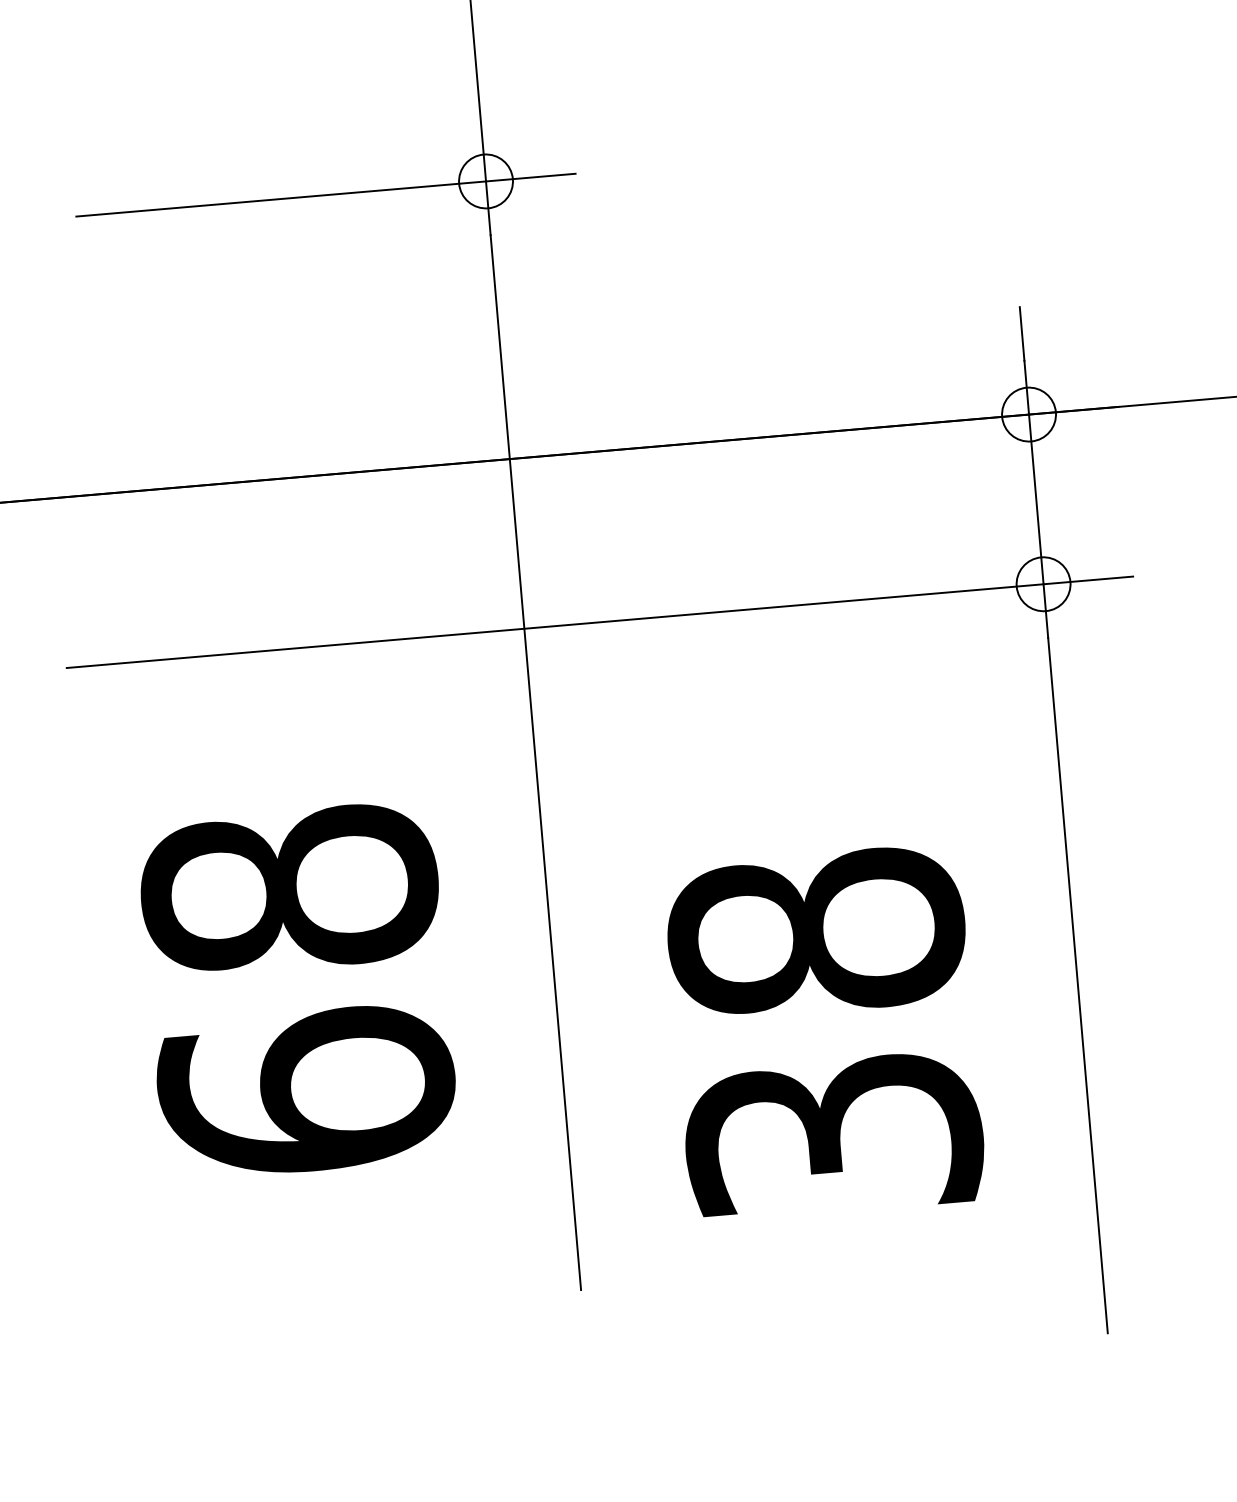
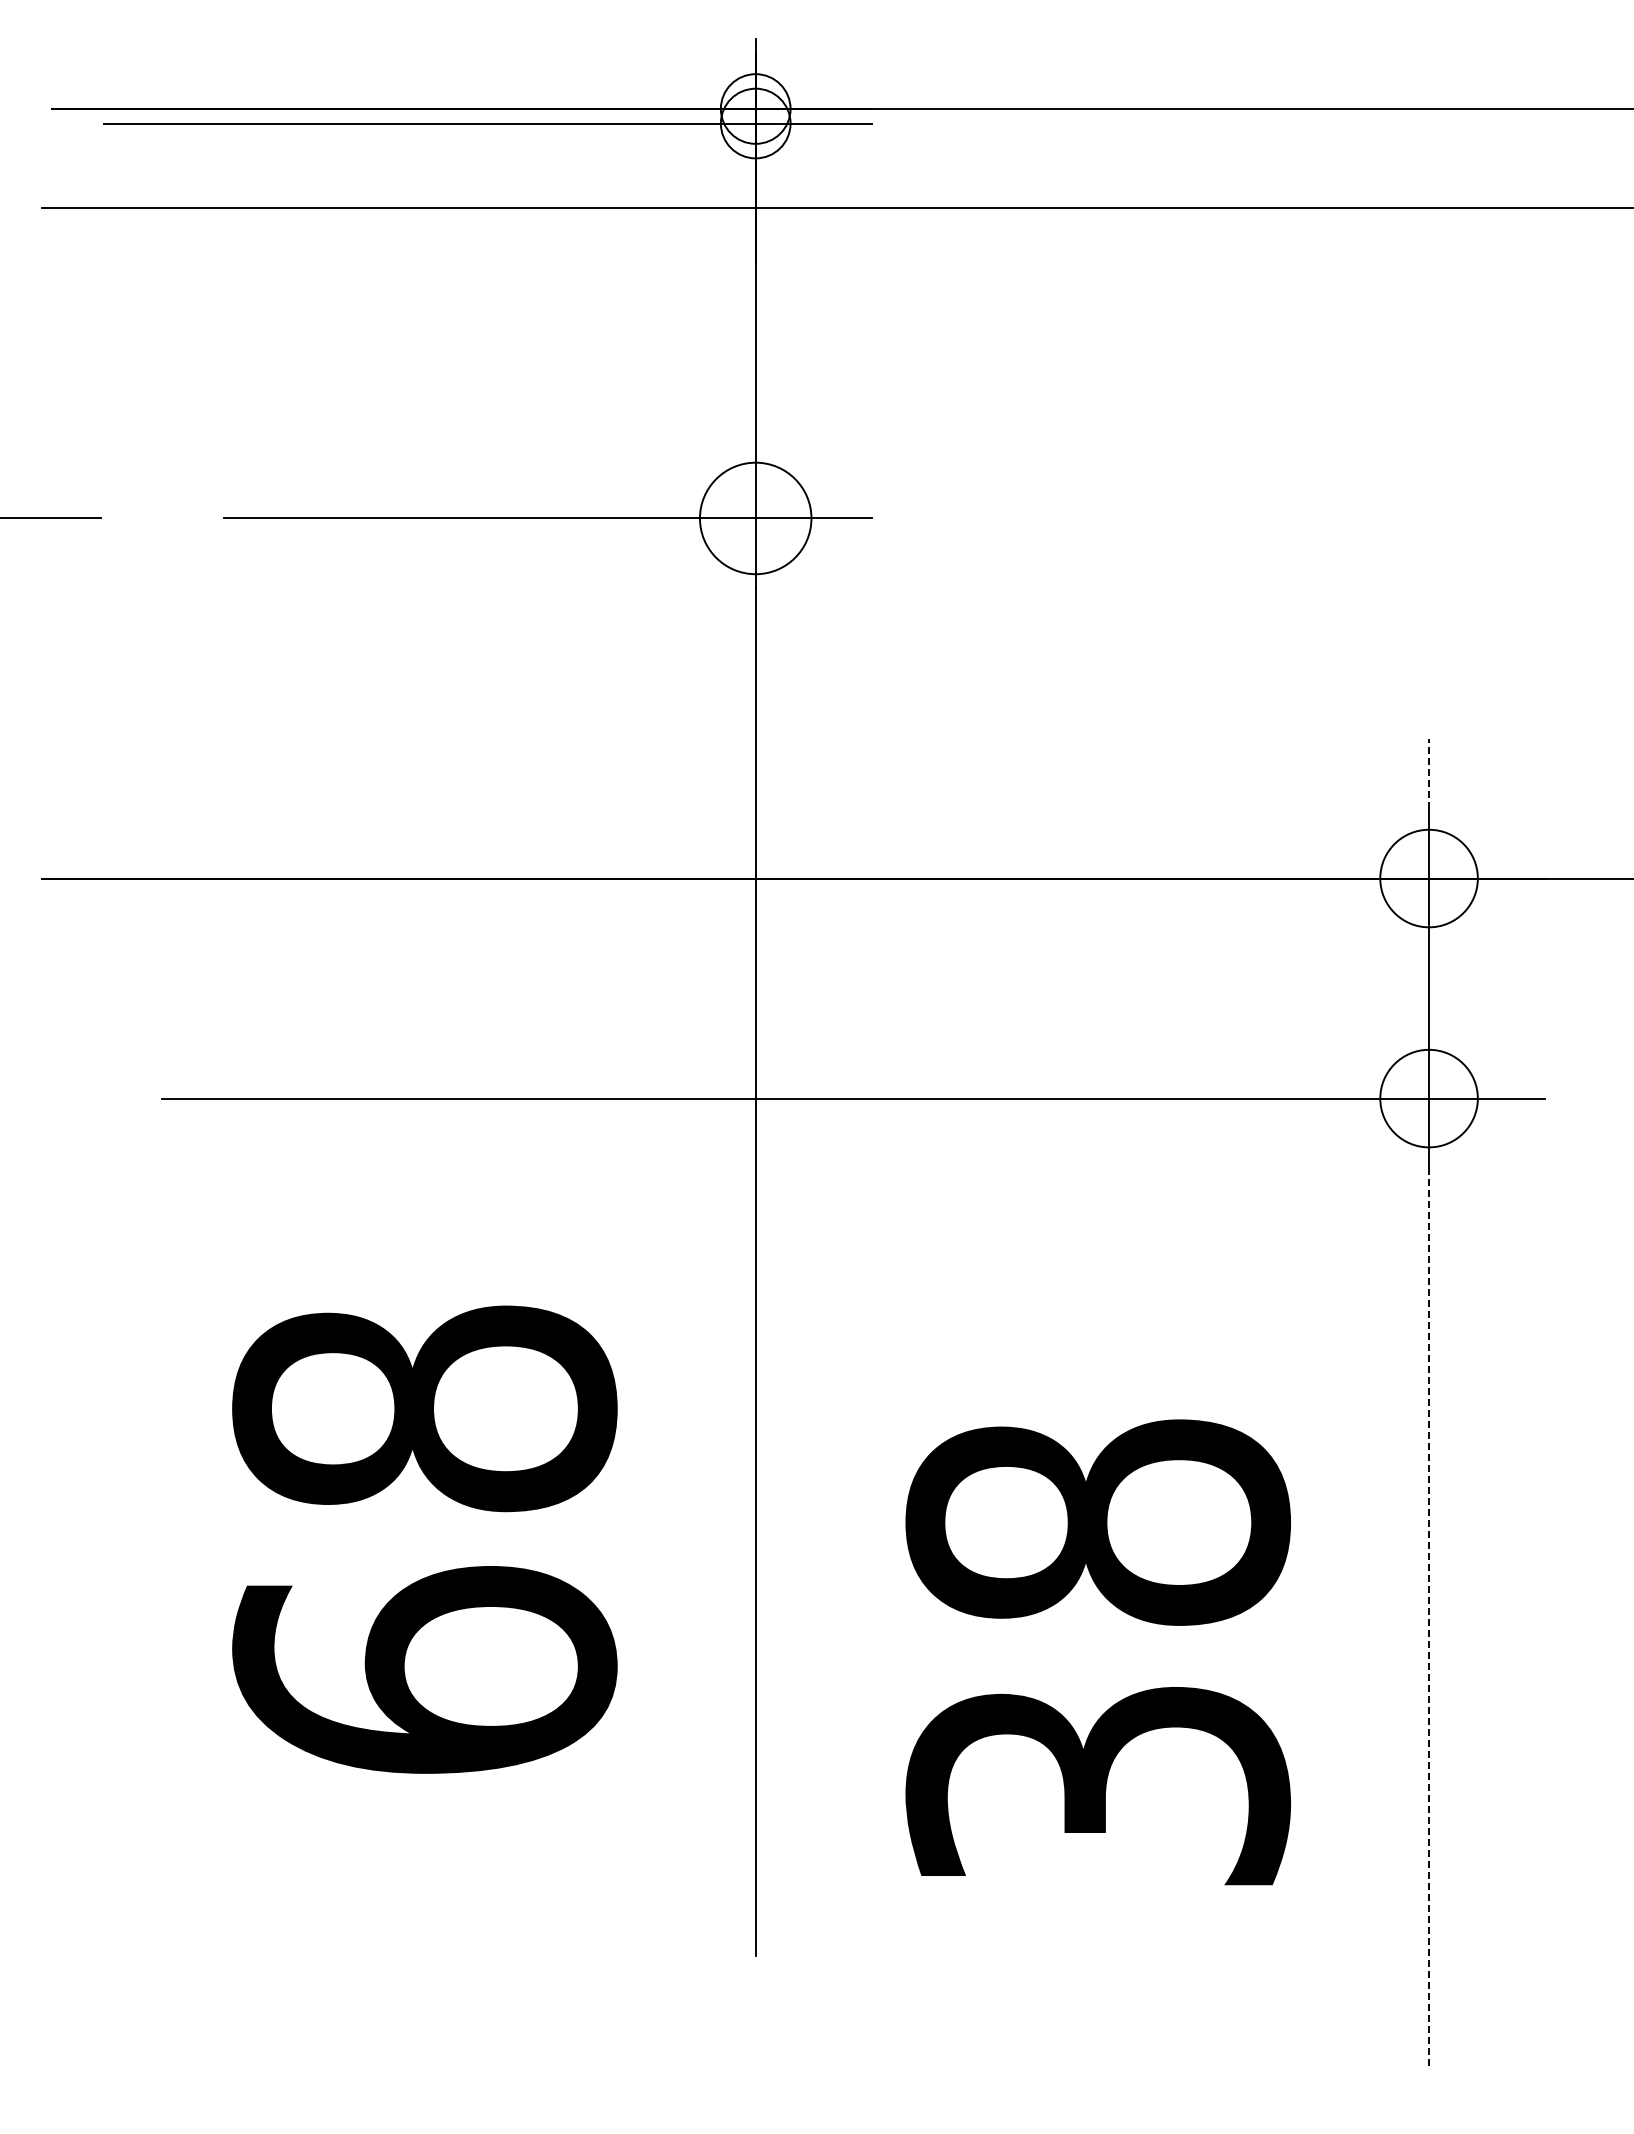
circle: (485, 181) -> (755, 518), size x1.6
line: (1022, 334) -> (1429, 774), solid -> dashed
circle: (1028, 414) -> (1428, 878), size x1.4
circle: (1043, 584) -> (1428, 1098), size x1.4
line: (1078, 985) -> (1429, 1619), solid -> dashed

